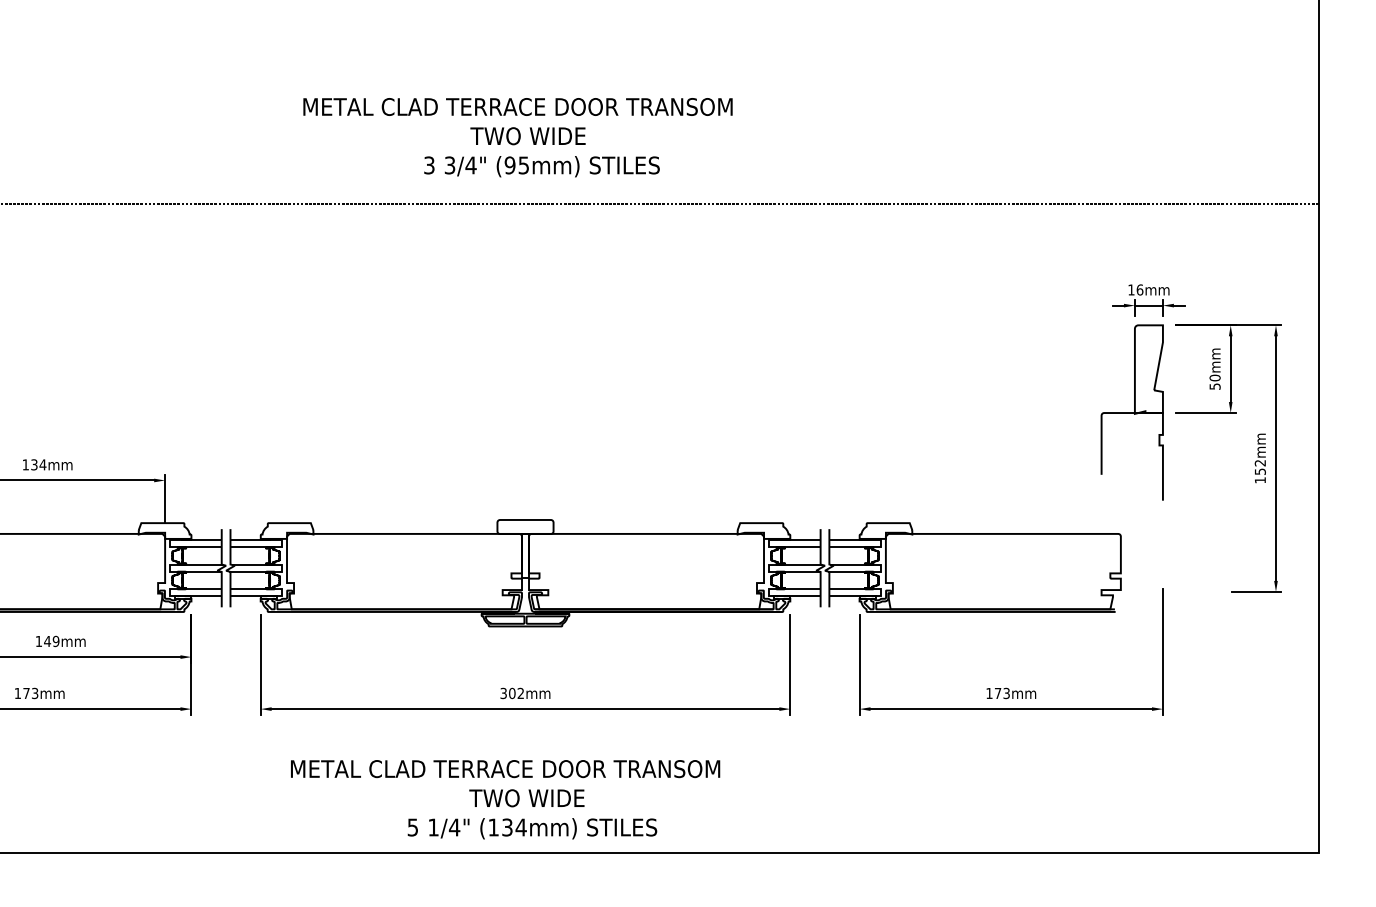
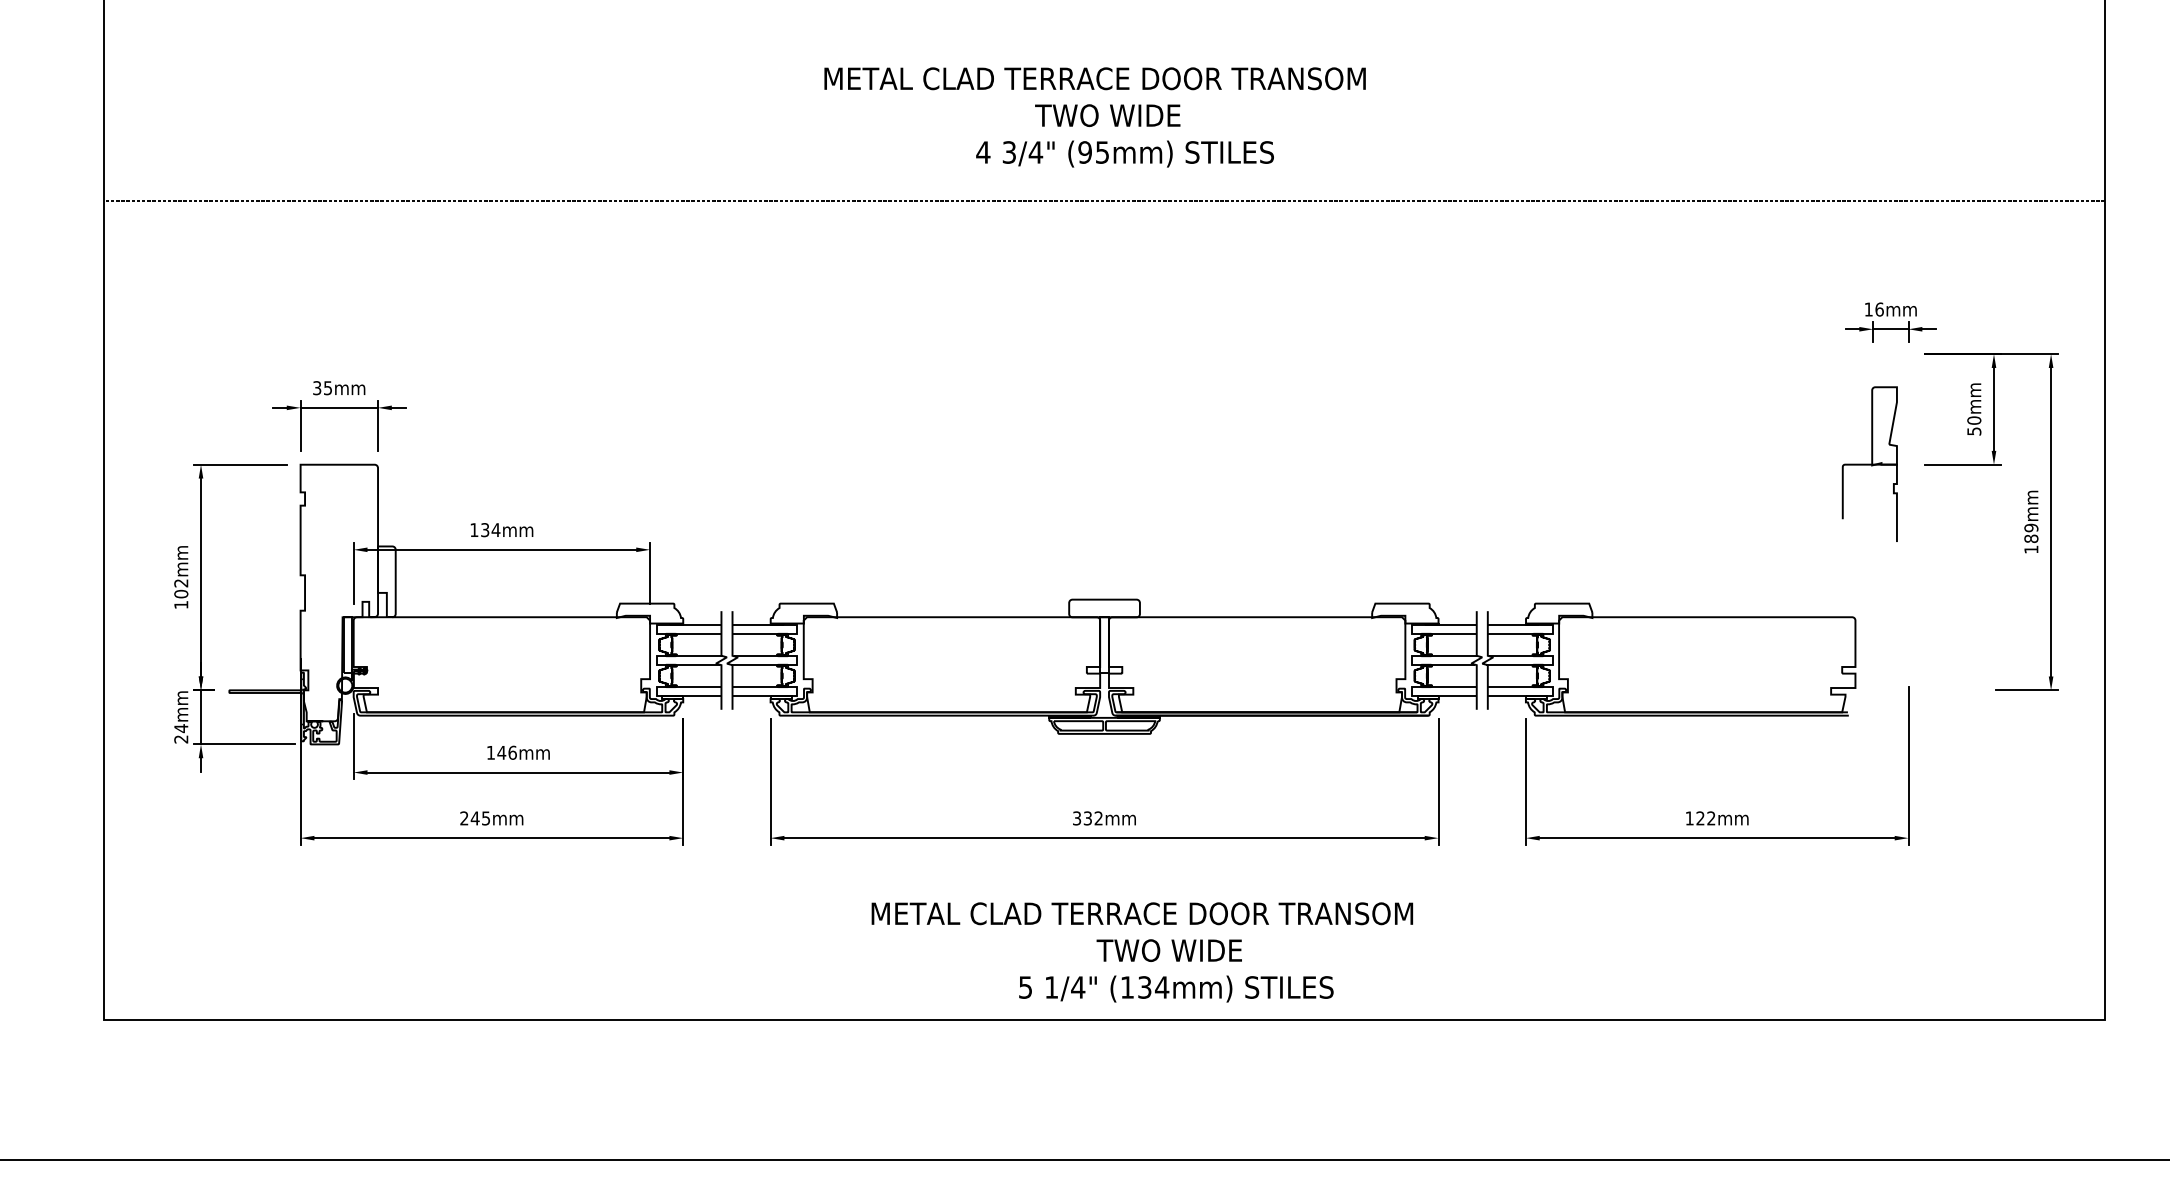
text: (429, 165) -> (983, 152), 3 -> 4
part: (1132, 412) -> (1869, 464), size x0.7
text: (1260, 467) -> (2031, 533), 152mm -> 189mm
text: (56, 641) -> (512, 752), 149mm -> 146mm
text: (26, 693) -> (475, 818), 173mm -> 245mm
text: (511, 693) -> (1087, 818), 302mm -> 332mm
text: (1001, 693) -> (1705, 818), 173mm -> 122mm
text: (505, 799) -> (1142, 952), moved

